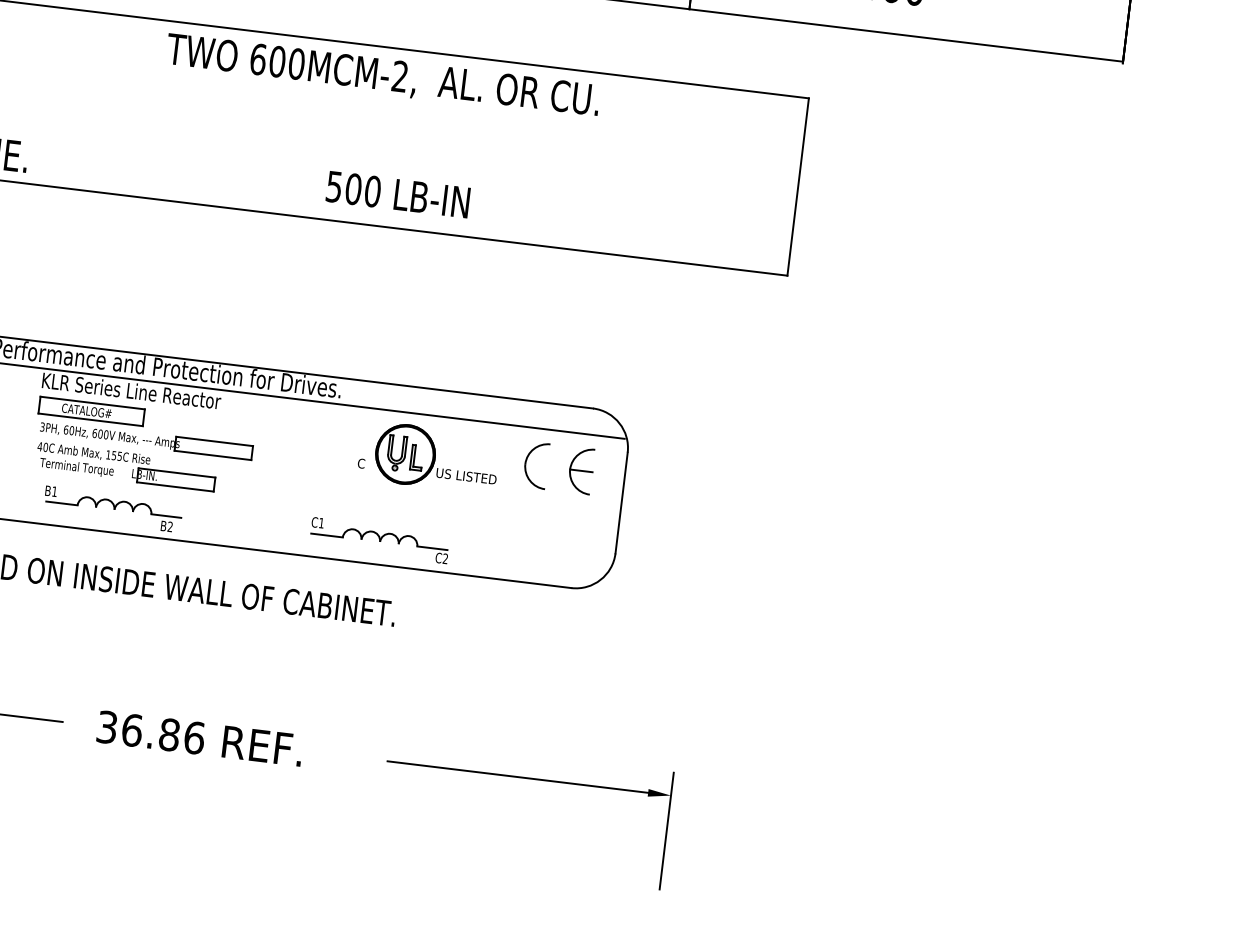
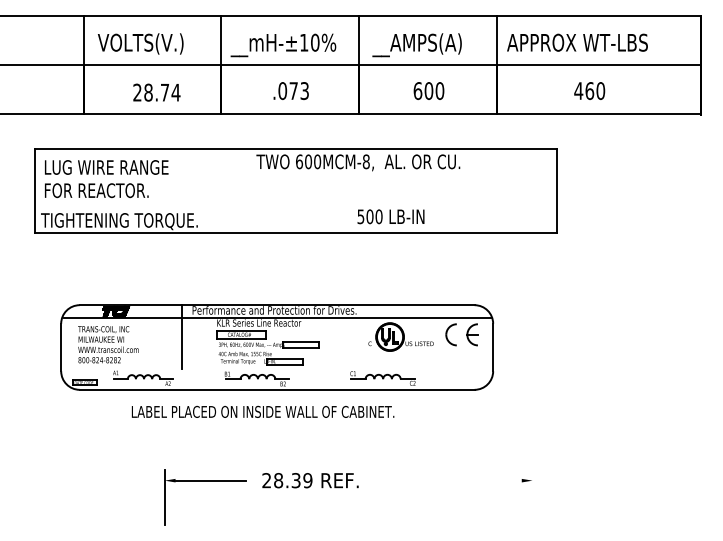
text: (398, 75) -> (365, 161), 600MCM-2, -> 600MCM-8,
text: (397, 193) -> (390, 216), moved
text: (151, 732) -> (287, 480), 36.86 -> 28.39
line: (516, 776) -> (459, 480), removed
line: (666, 829) -> (532, 496), removed

